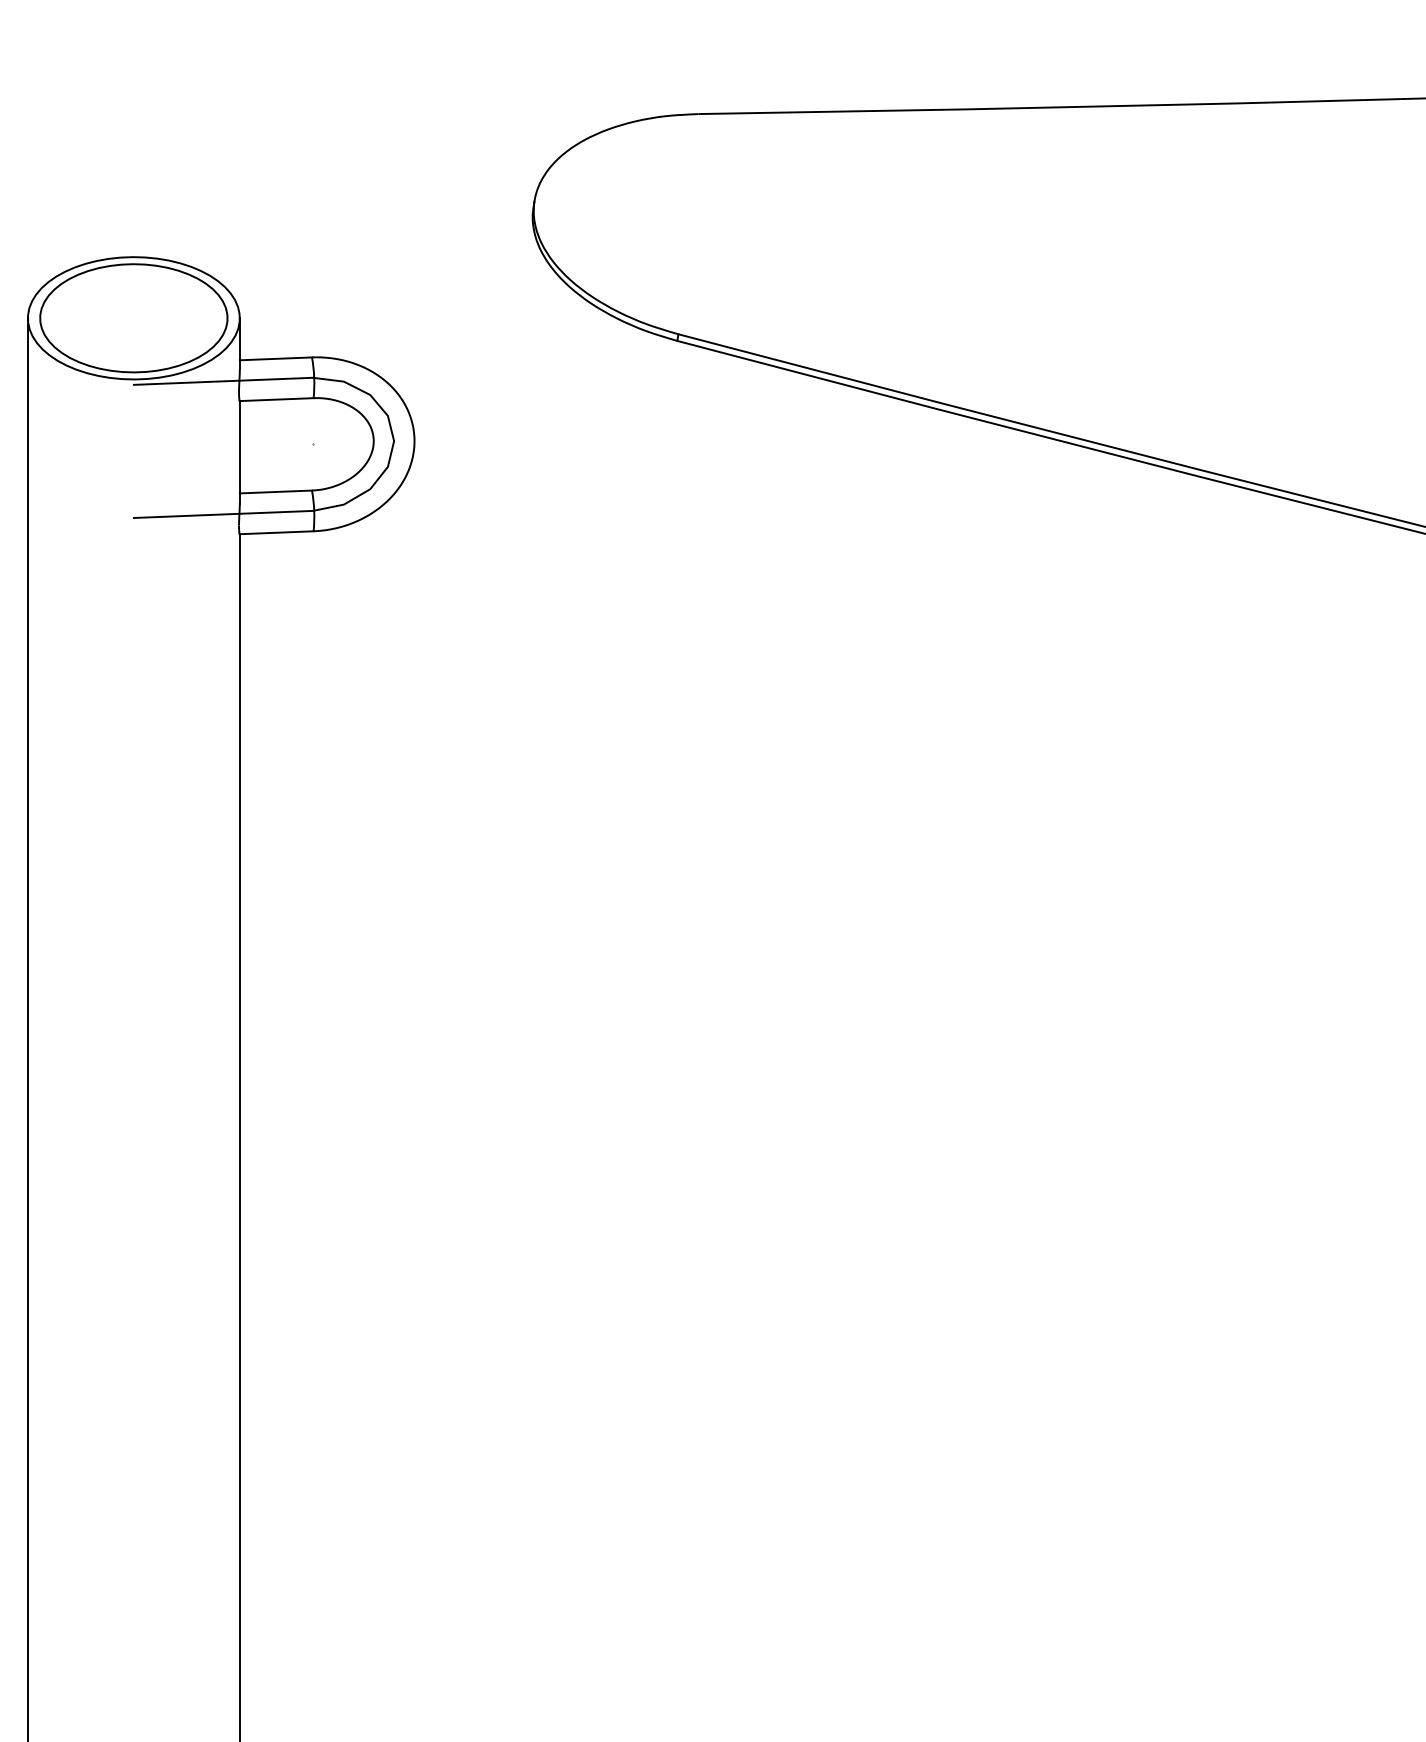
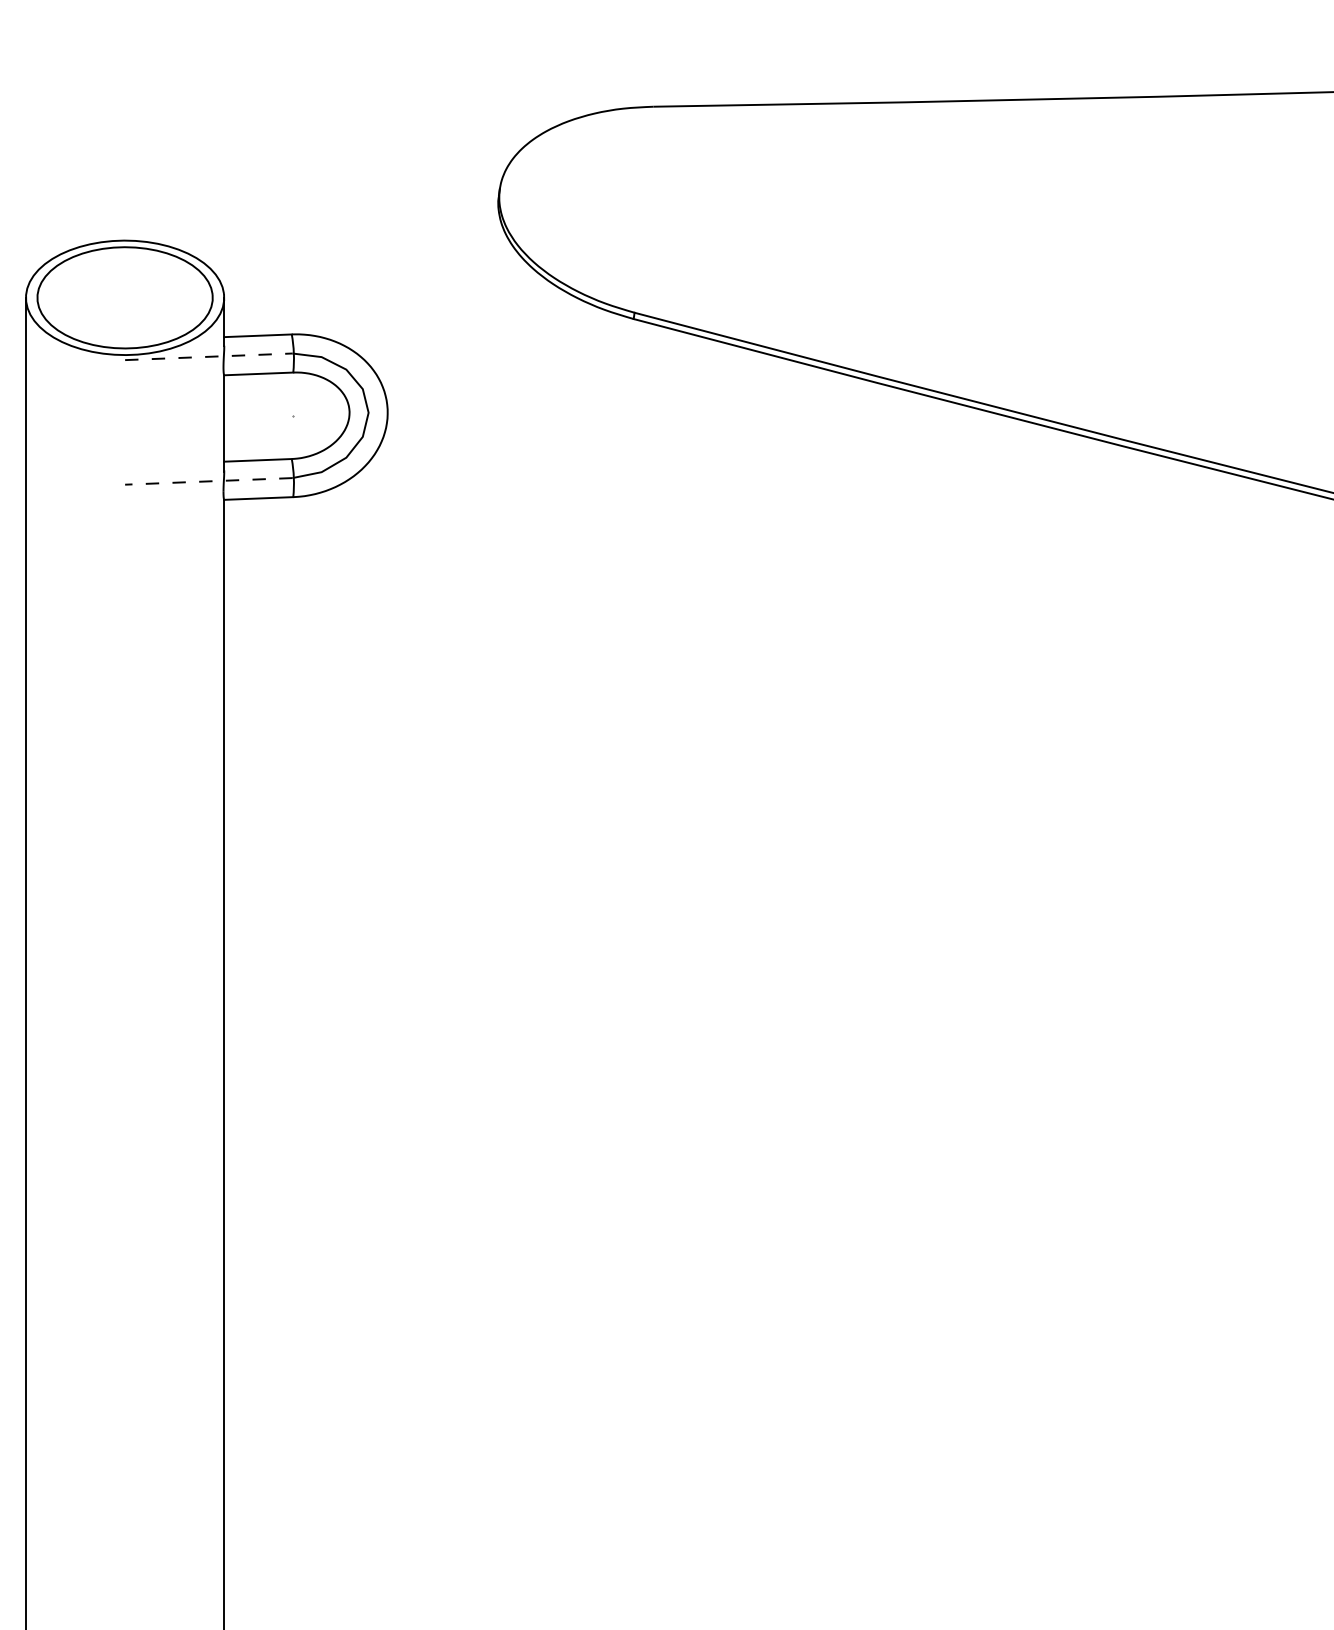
line: (223, 381) -> (208, 356), solid -> dashed
line: (223, 514) -> (208, 481), solid -> dashed

